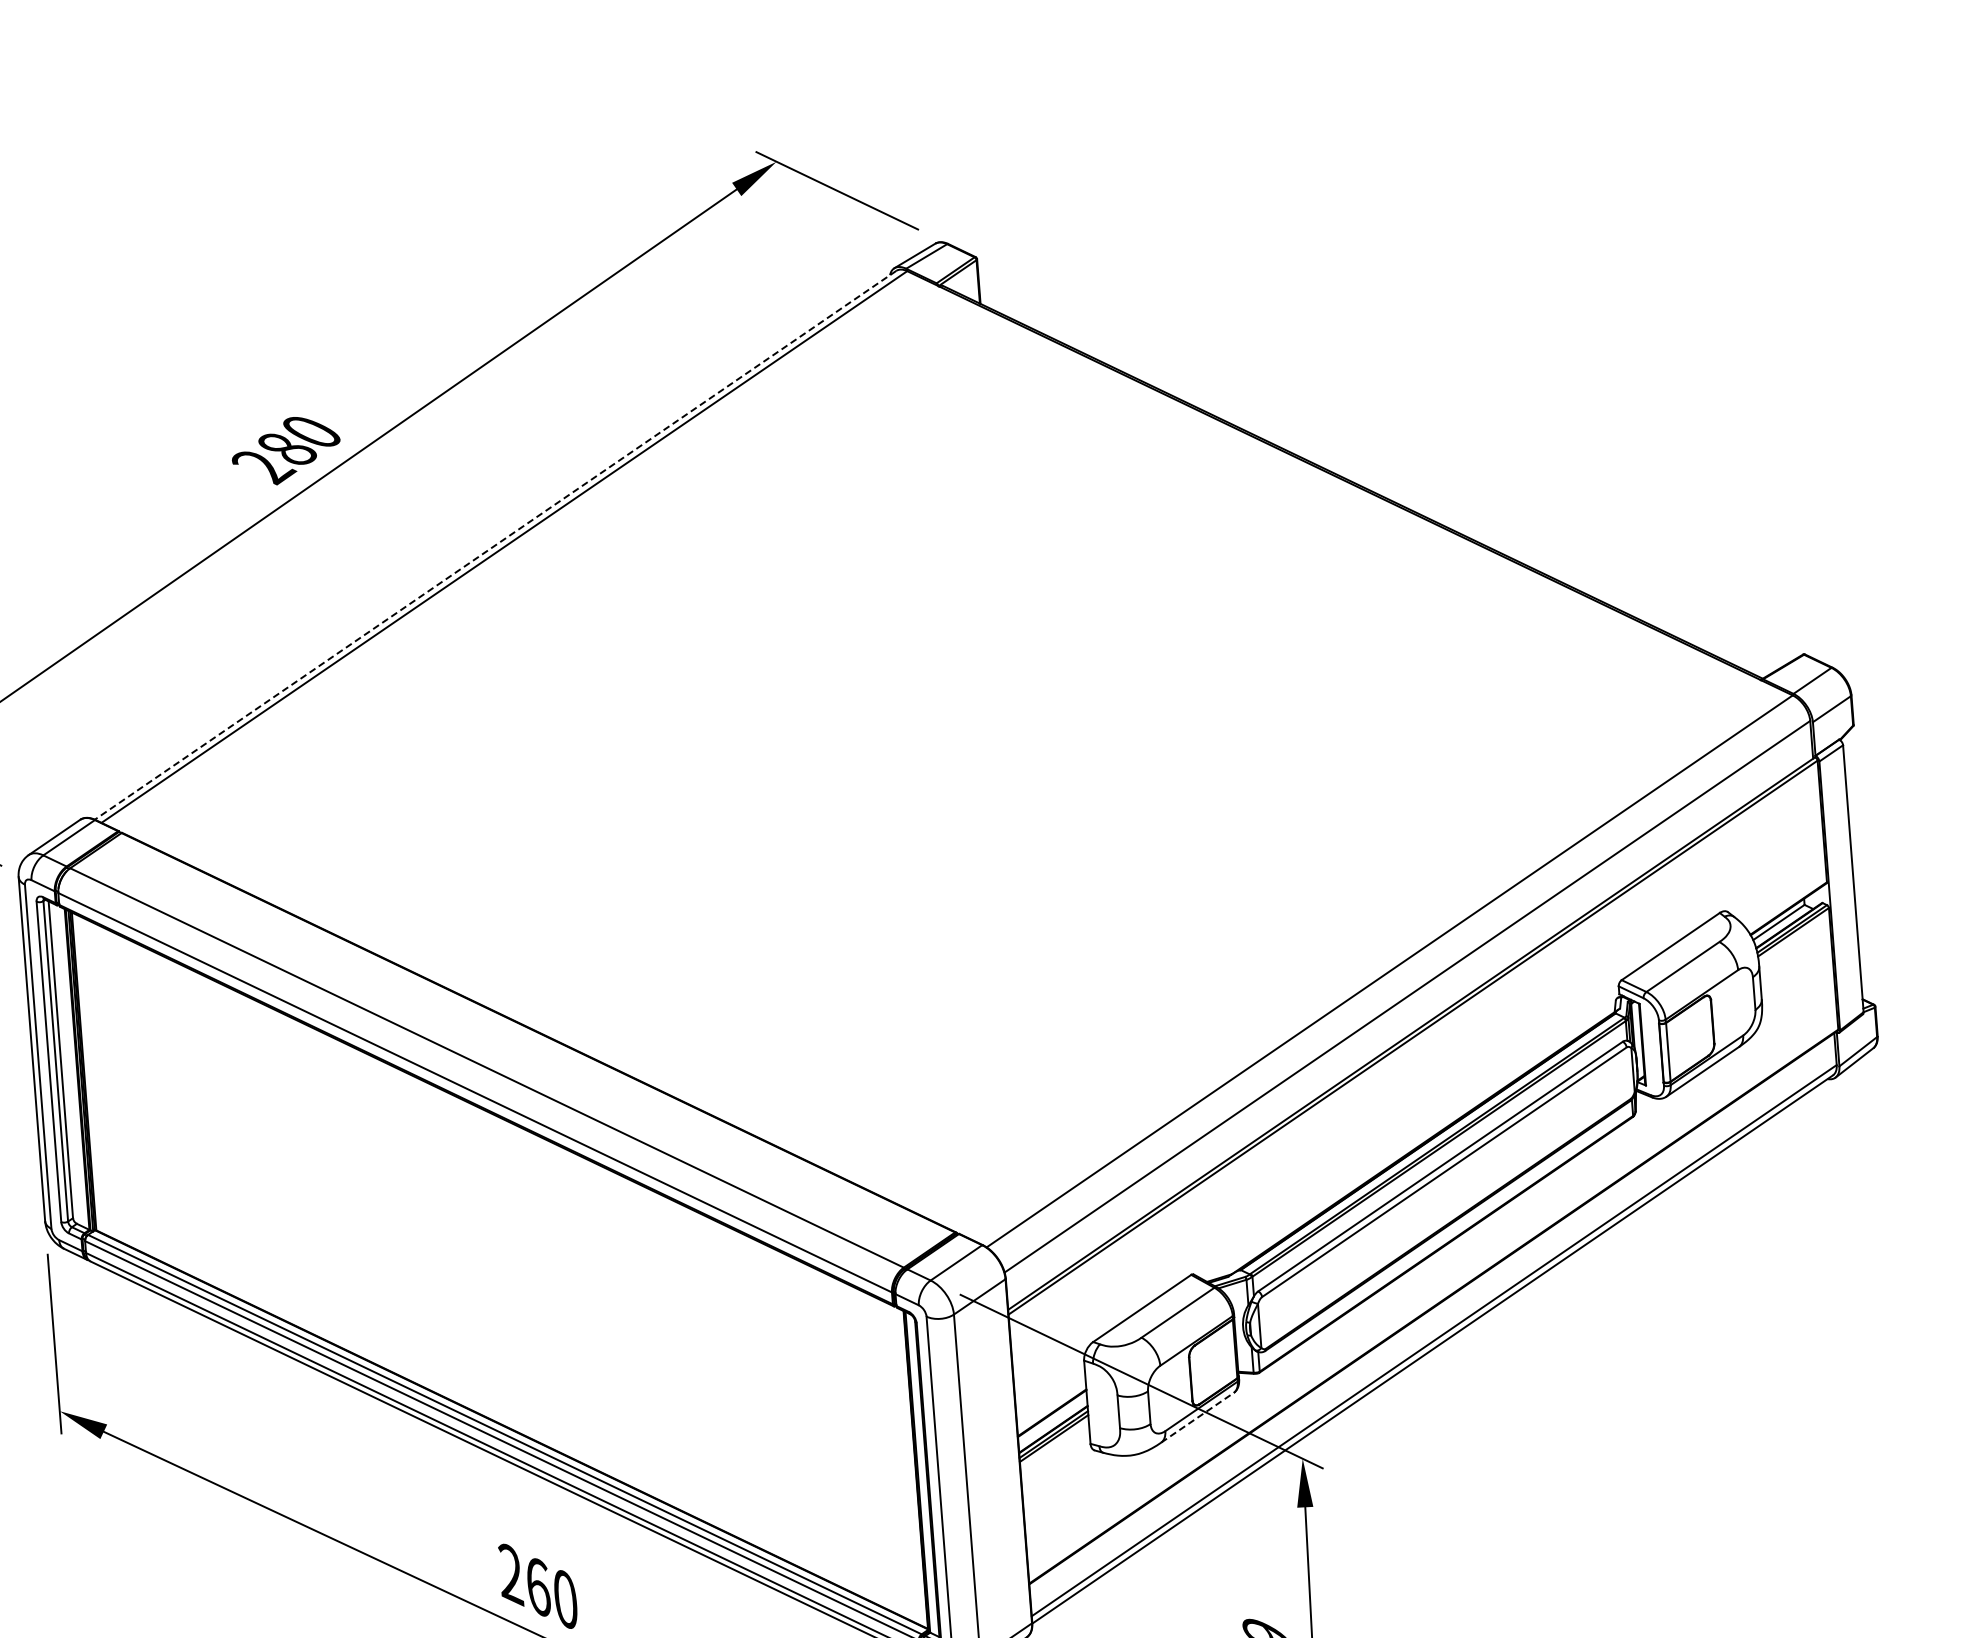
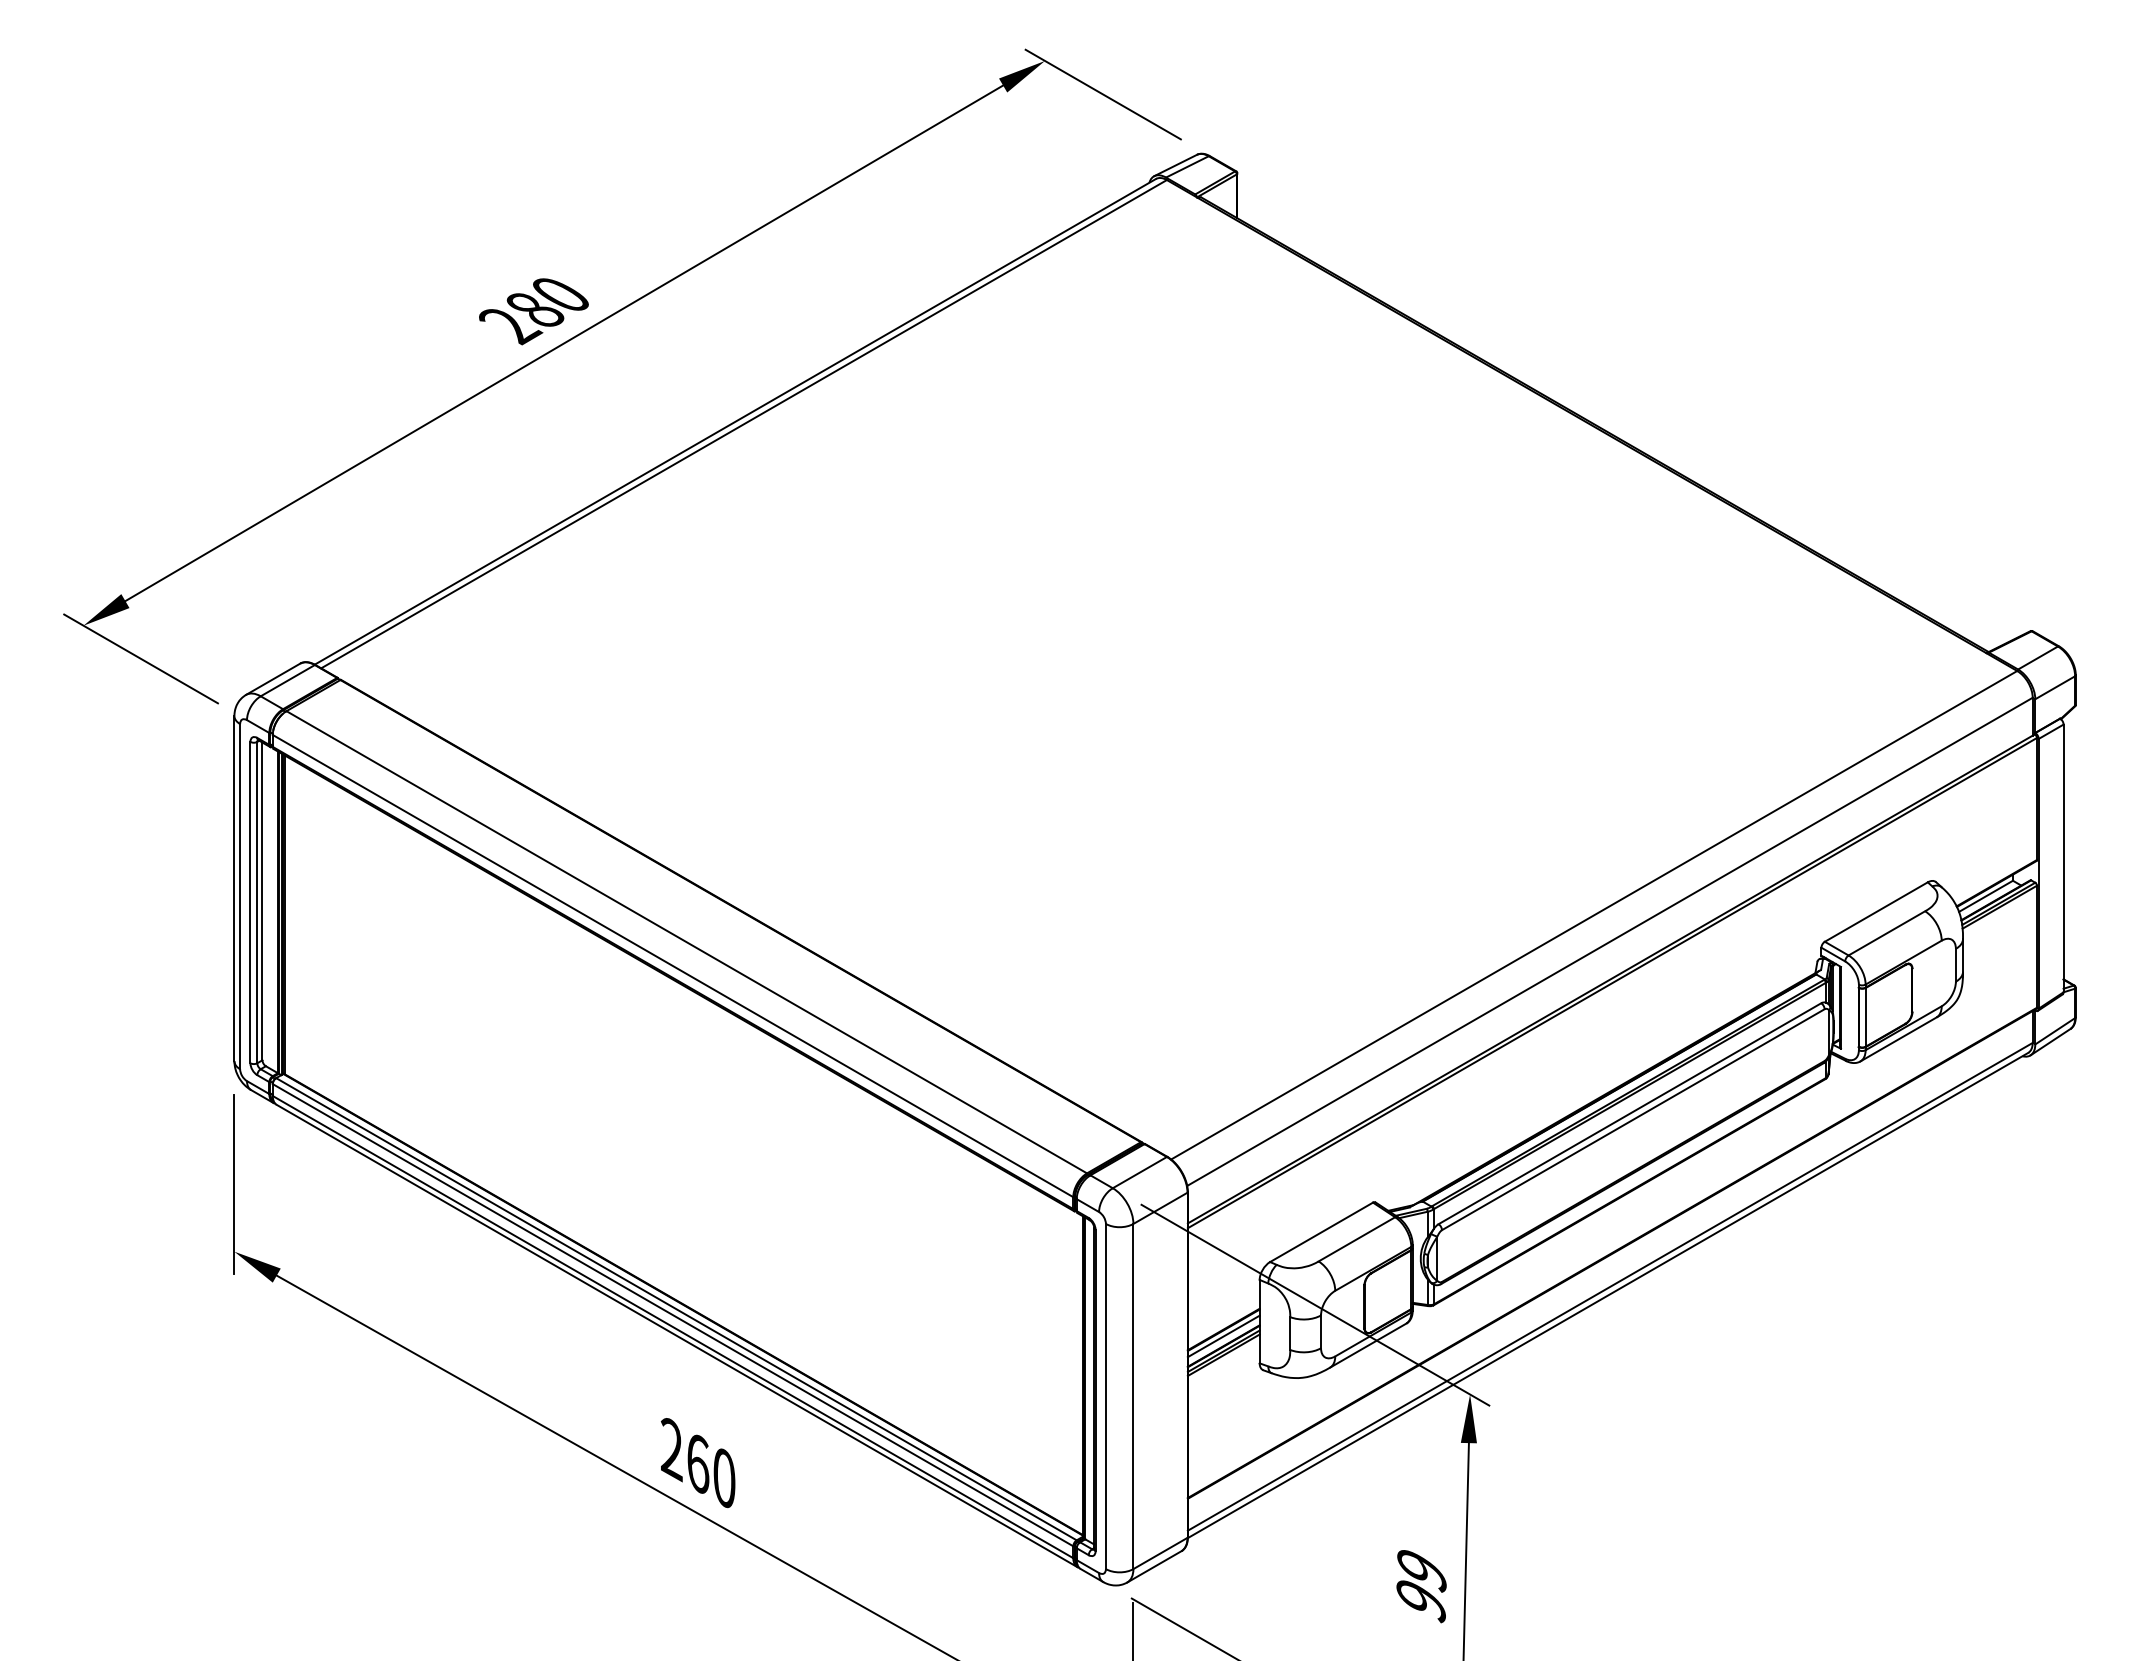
line: (495, 544) -> (735, 421), dashed -> solid
line: (1197, 1417) -> (1368, 1345), dashed -> solid
line: (1052, 1419) -> (1223, 1336), added

